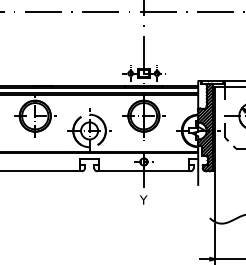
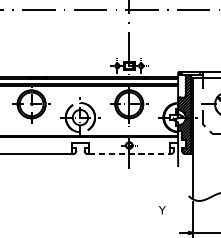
line: (143, 171) -> (128, 154), solid -> dashed
text: (143, 199) -> (162, 209), moved

